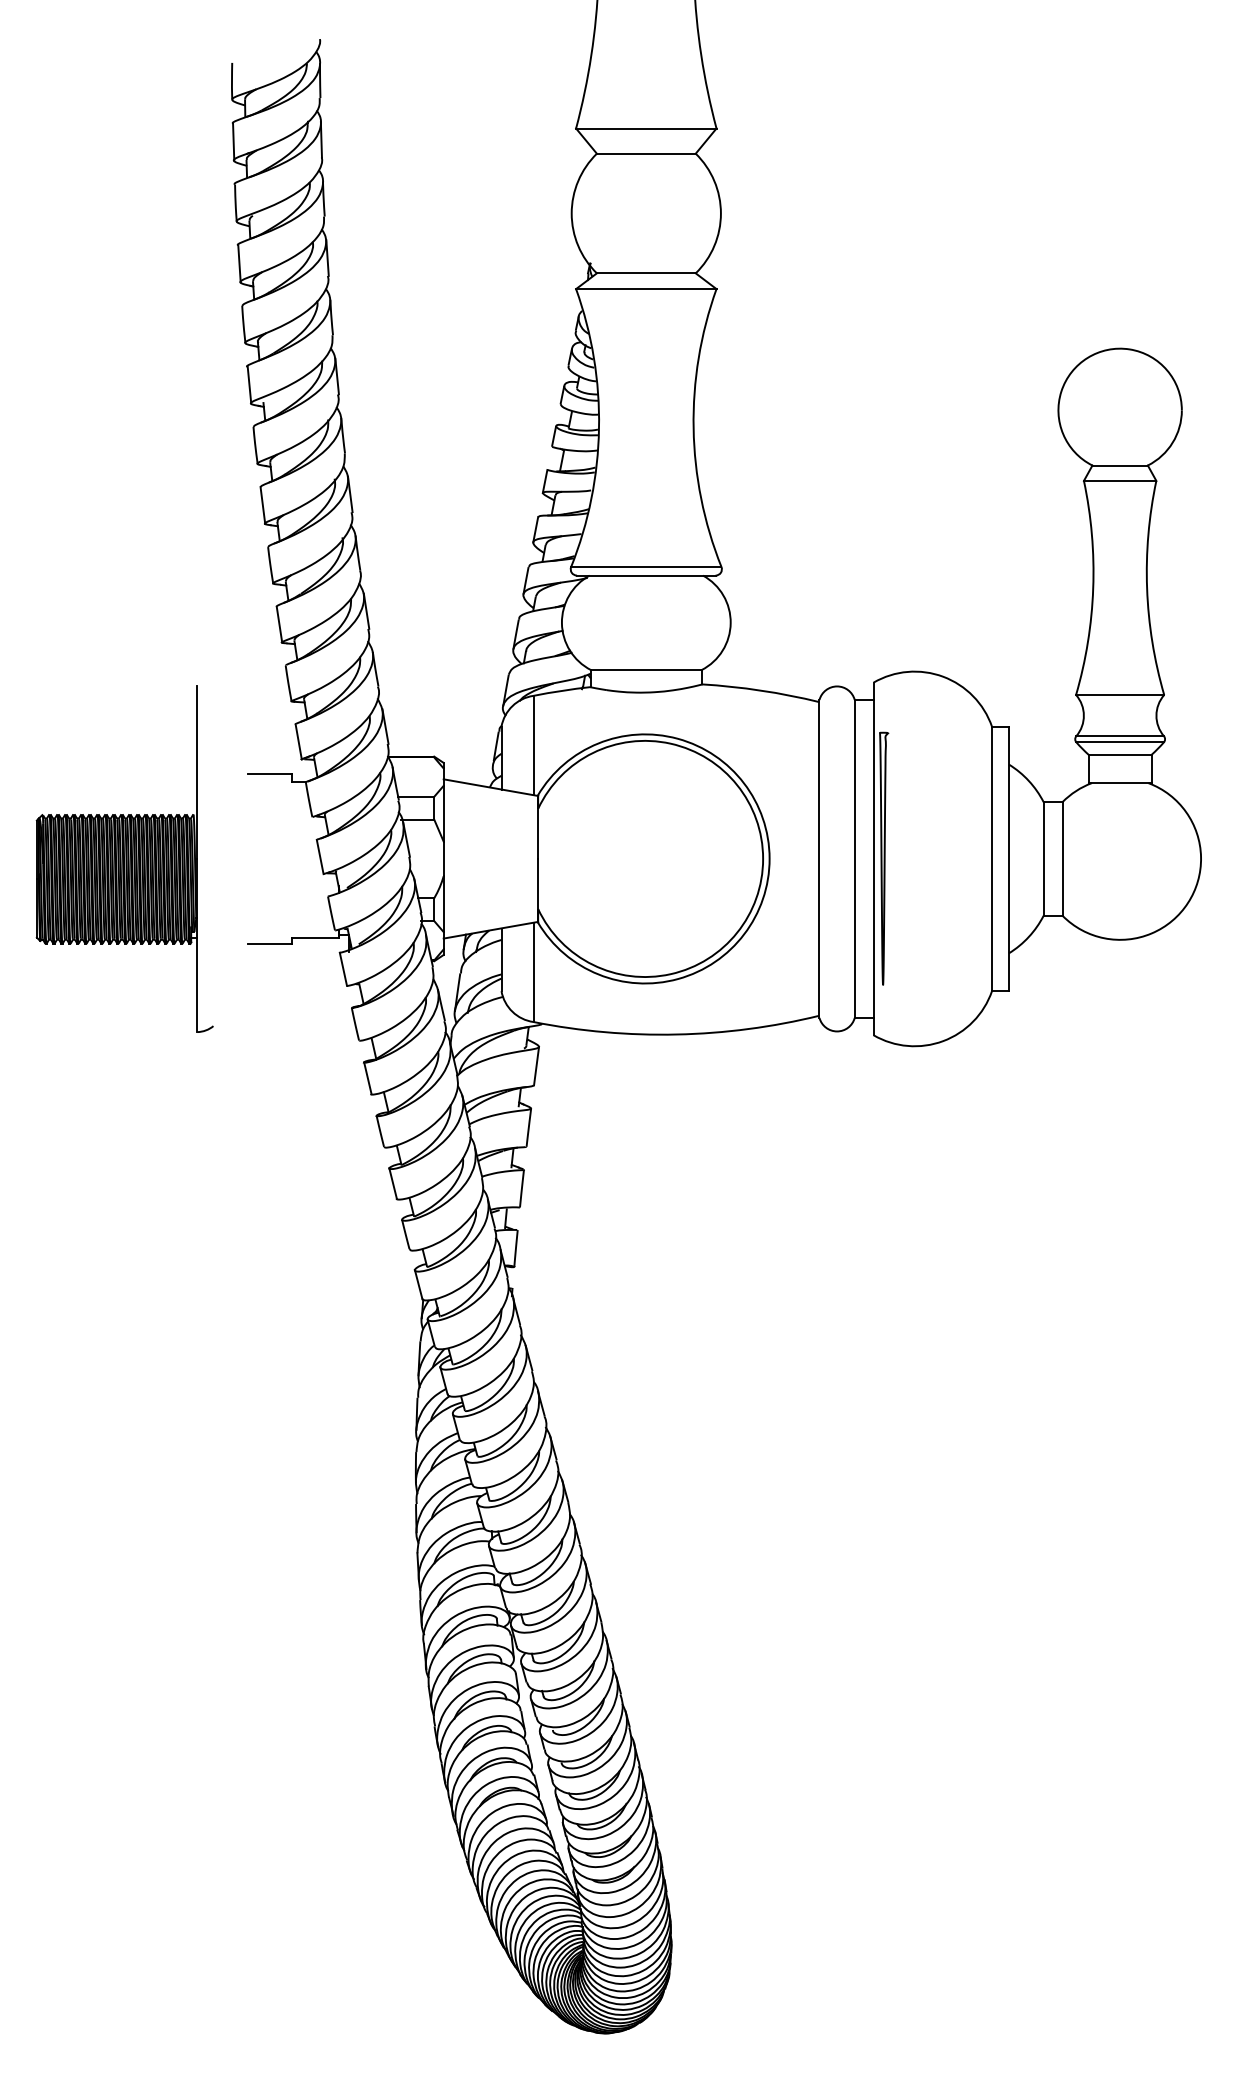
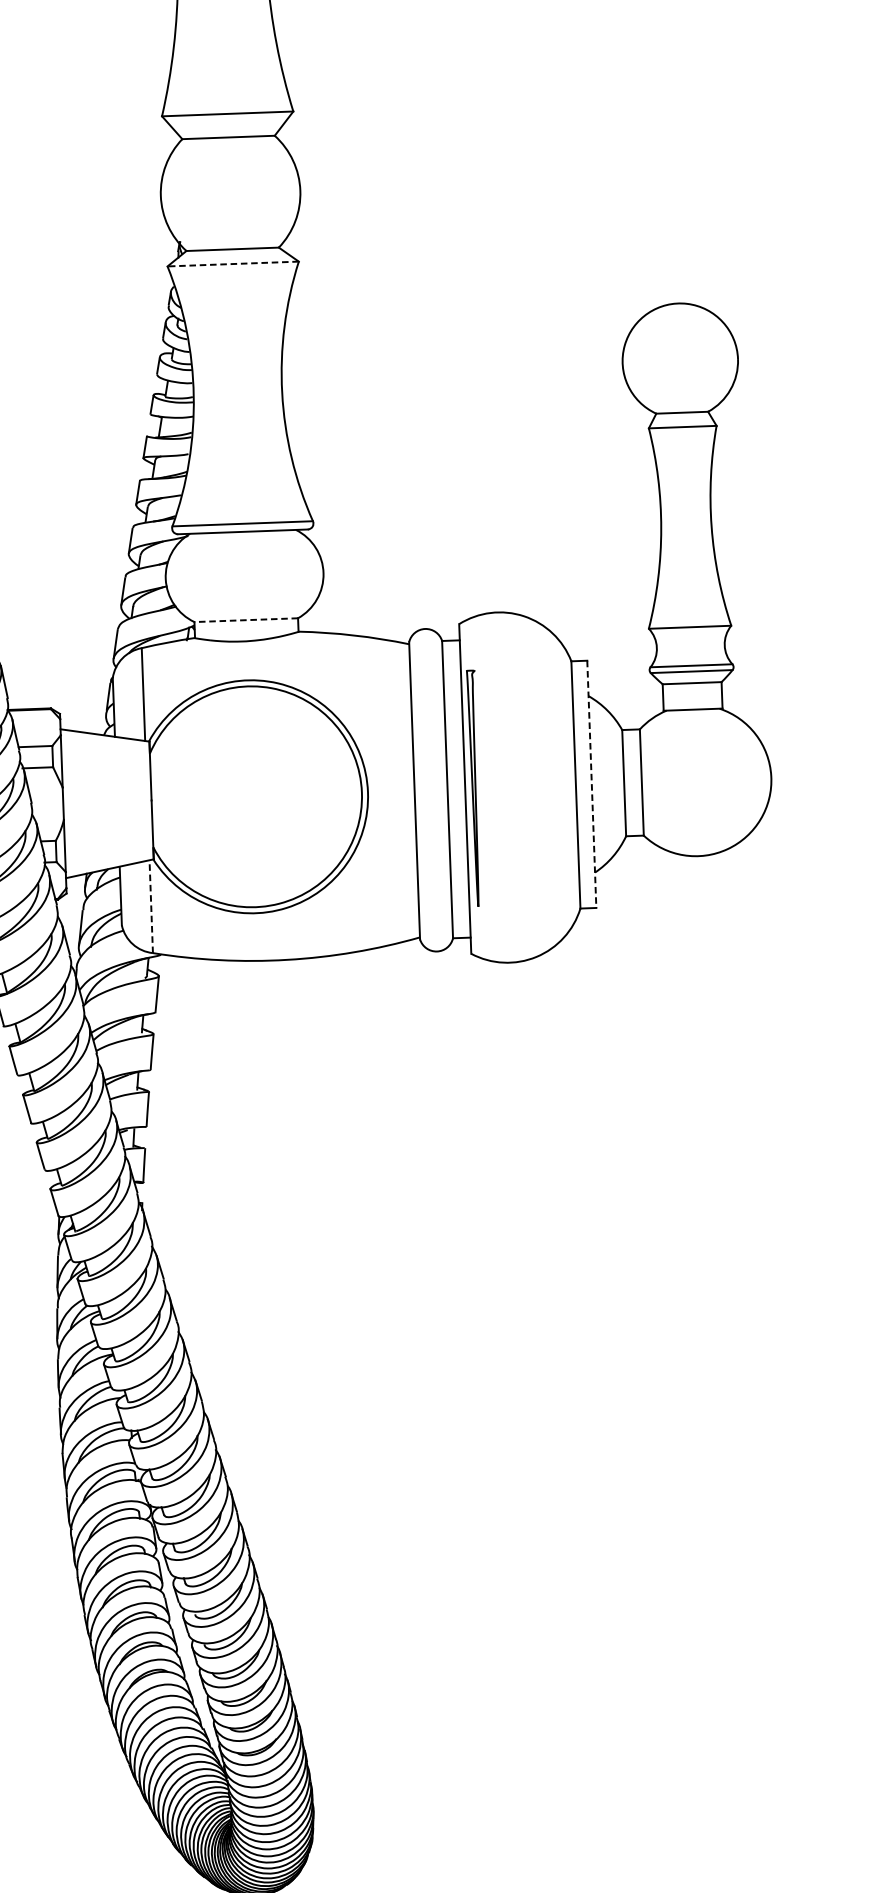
line: (645, 289) -> (232, 264), solid -> dashed
line: (645, 670) -> (245, 620), solid -> dashed
line: (1009, 859) -> (592, 784), solid -> dashed
line: (533, 972) -> (151, 906), solid -> dashed

